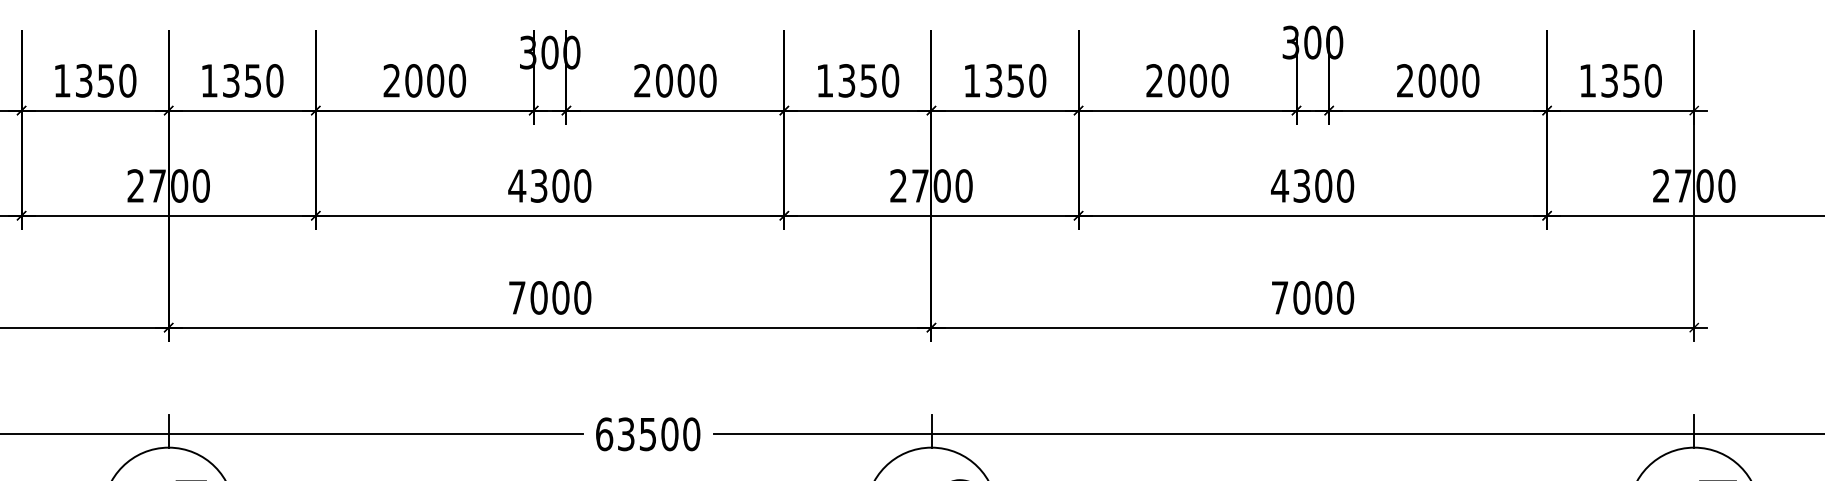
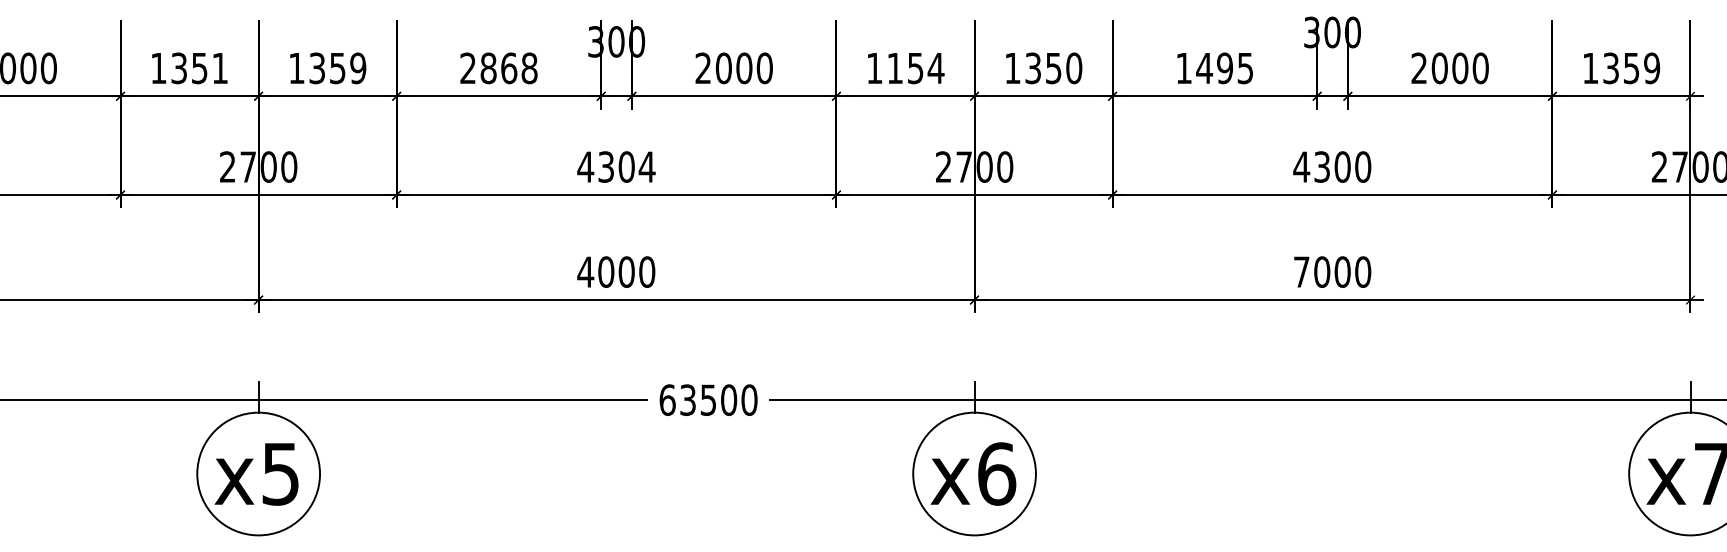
text: (128, 80) -> (220, 68), 1350 -> 1351
text: (275, 80) -> (358, 68), 1350 -> 1359
text: (434, 80) -> (508, 68), 2000 -> 2868
text: (868, 80) -> (915, 68), 1350 -> 1154
text: (1187, 80) -> (1214, 68), 2000 -> 1495
text: (1653, 80) -> (1652, 68), 1350 -> 1359
text: (581, 185) -> (646, 166), 4300 -> 4304
text: (516, 297) -> (585, 271), 7000 -> 4000

